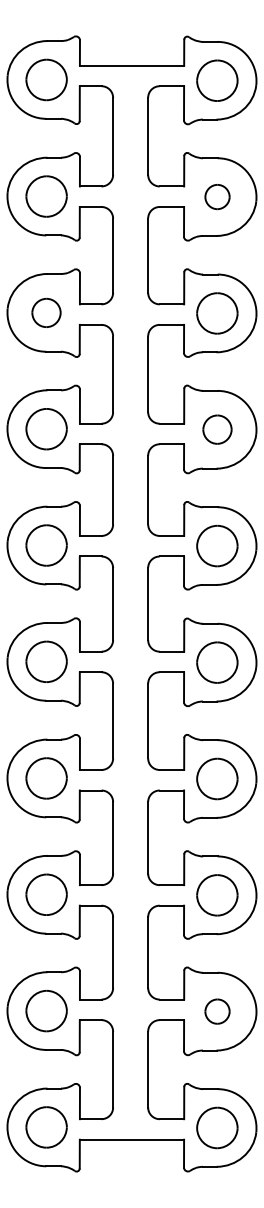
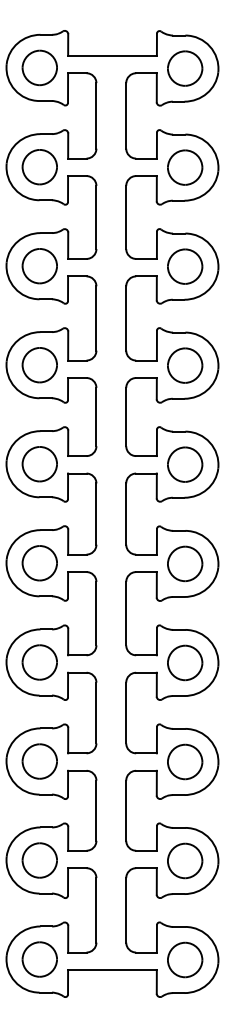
part: (217, 196) -> (185, 167), size x1.67
part: (46, 313) -> (39, 266), size x1.43
part: (217, 429) -> (185, 365), size x1.43
part: (217, 1011) -> (185, 860), size x1.67

